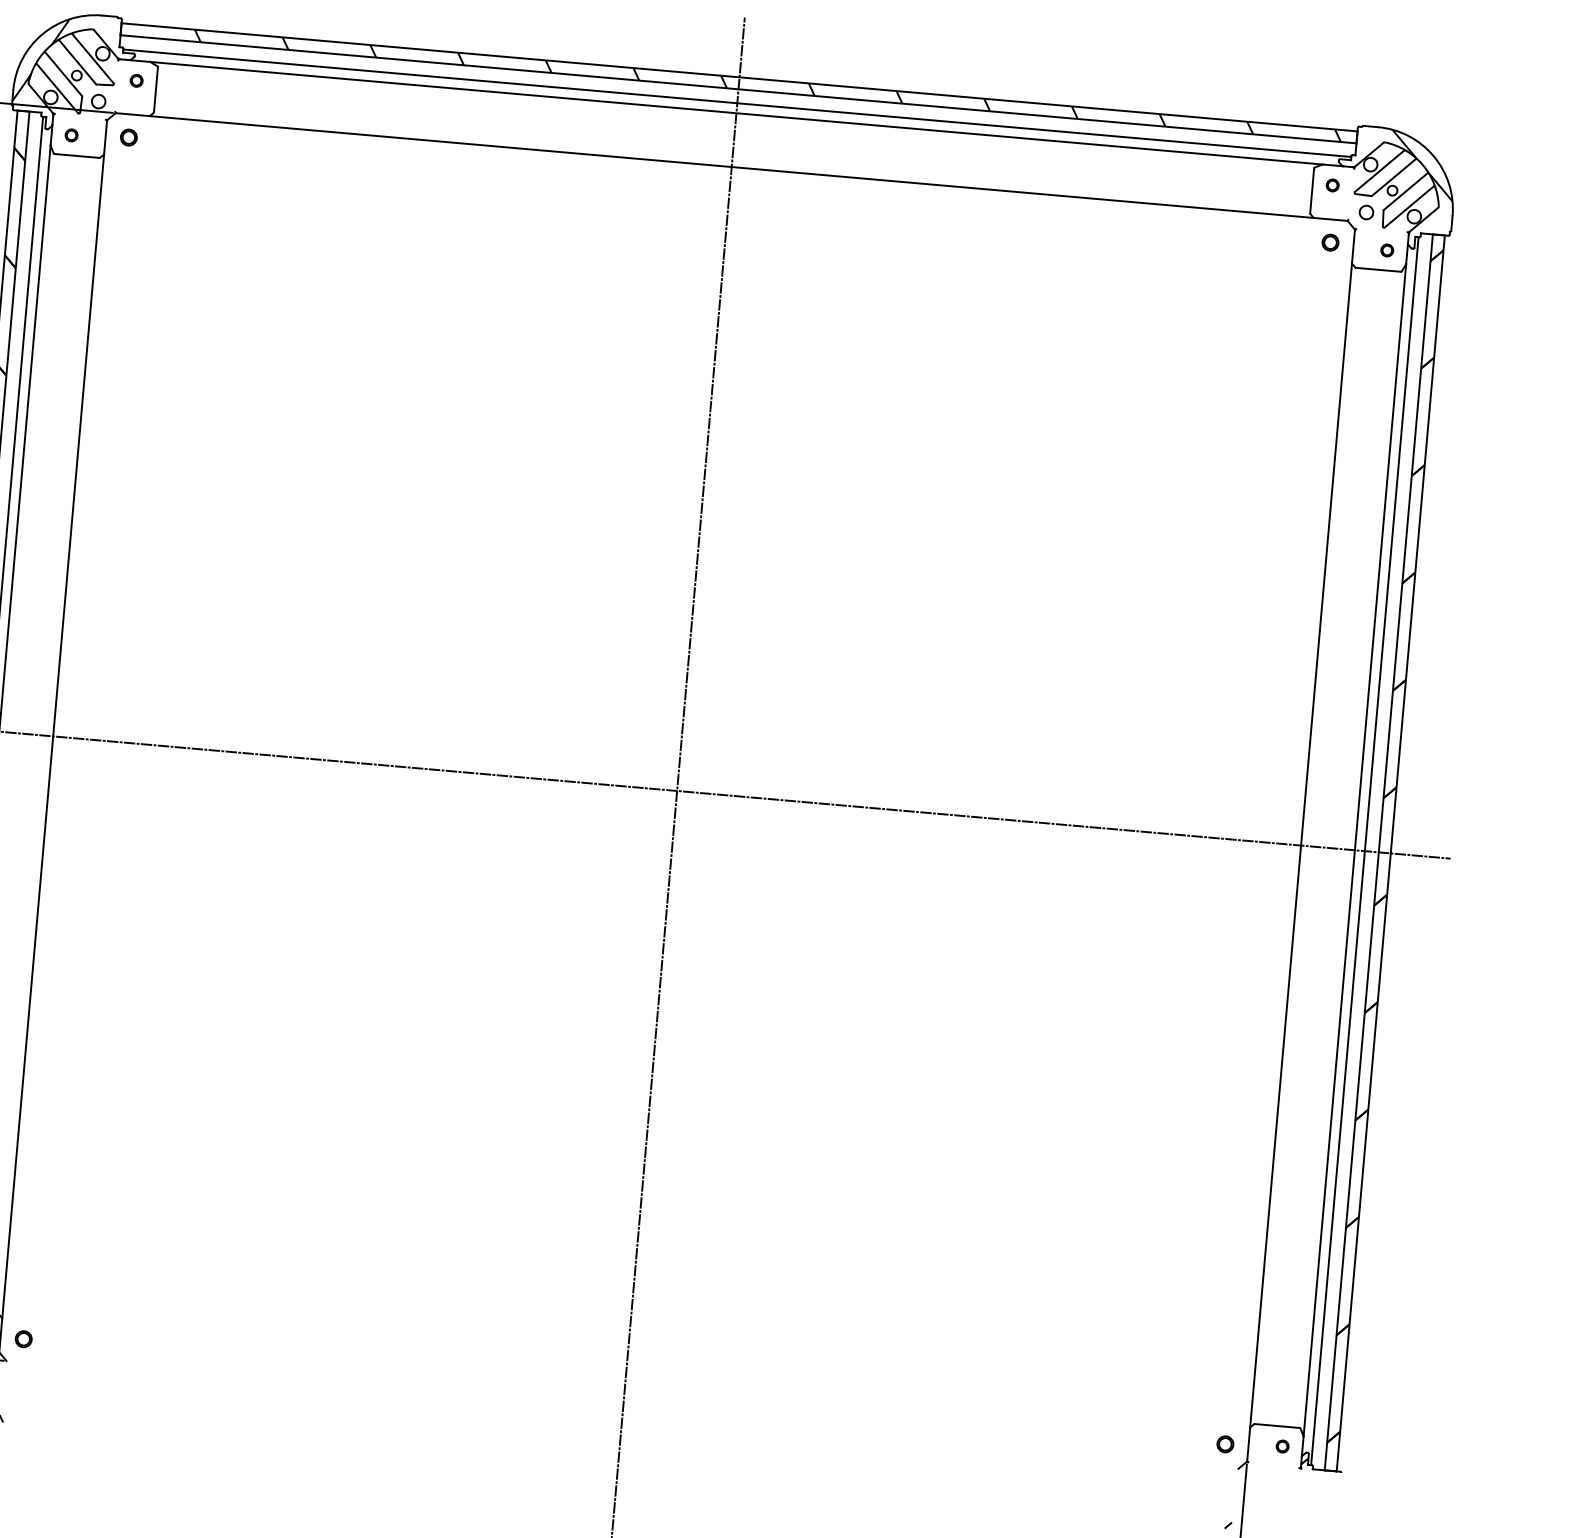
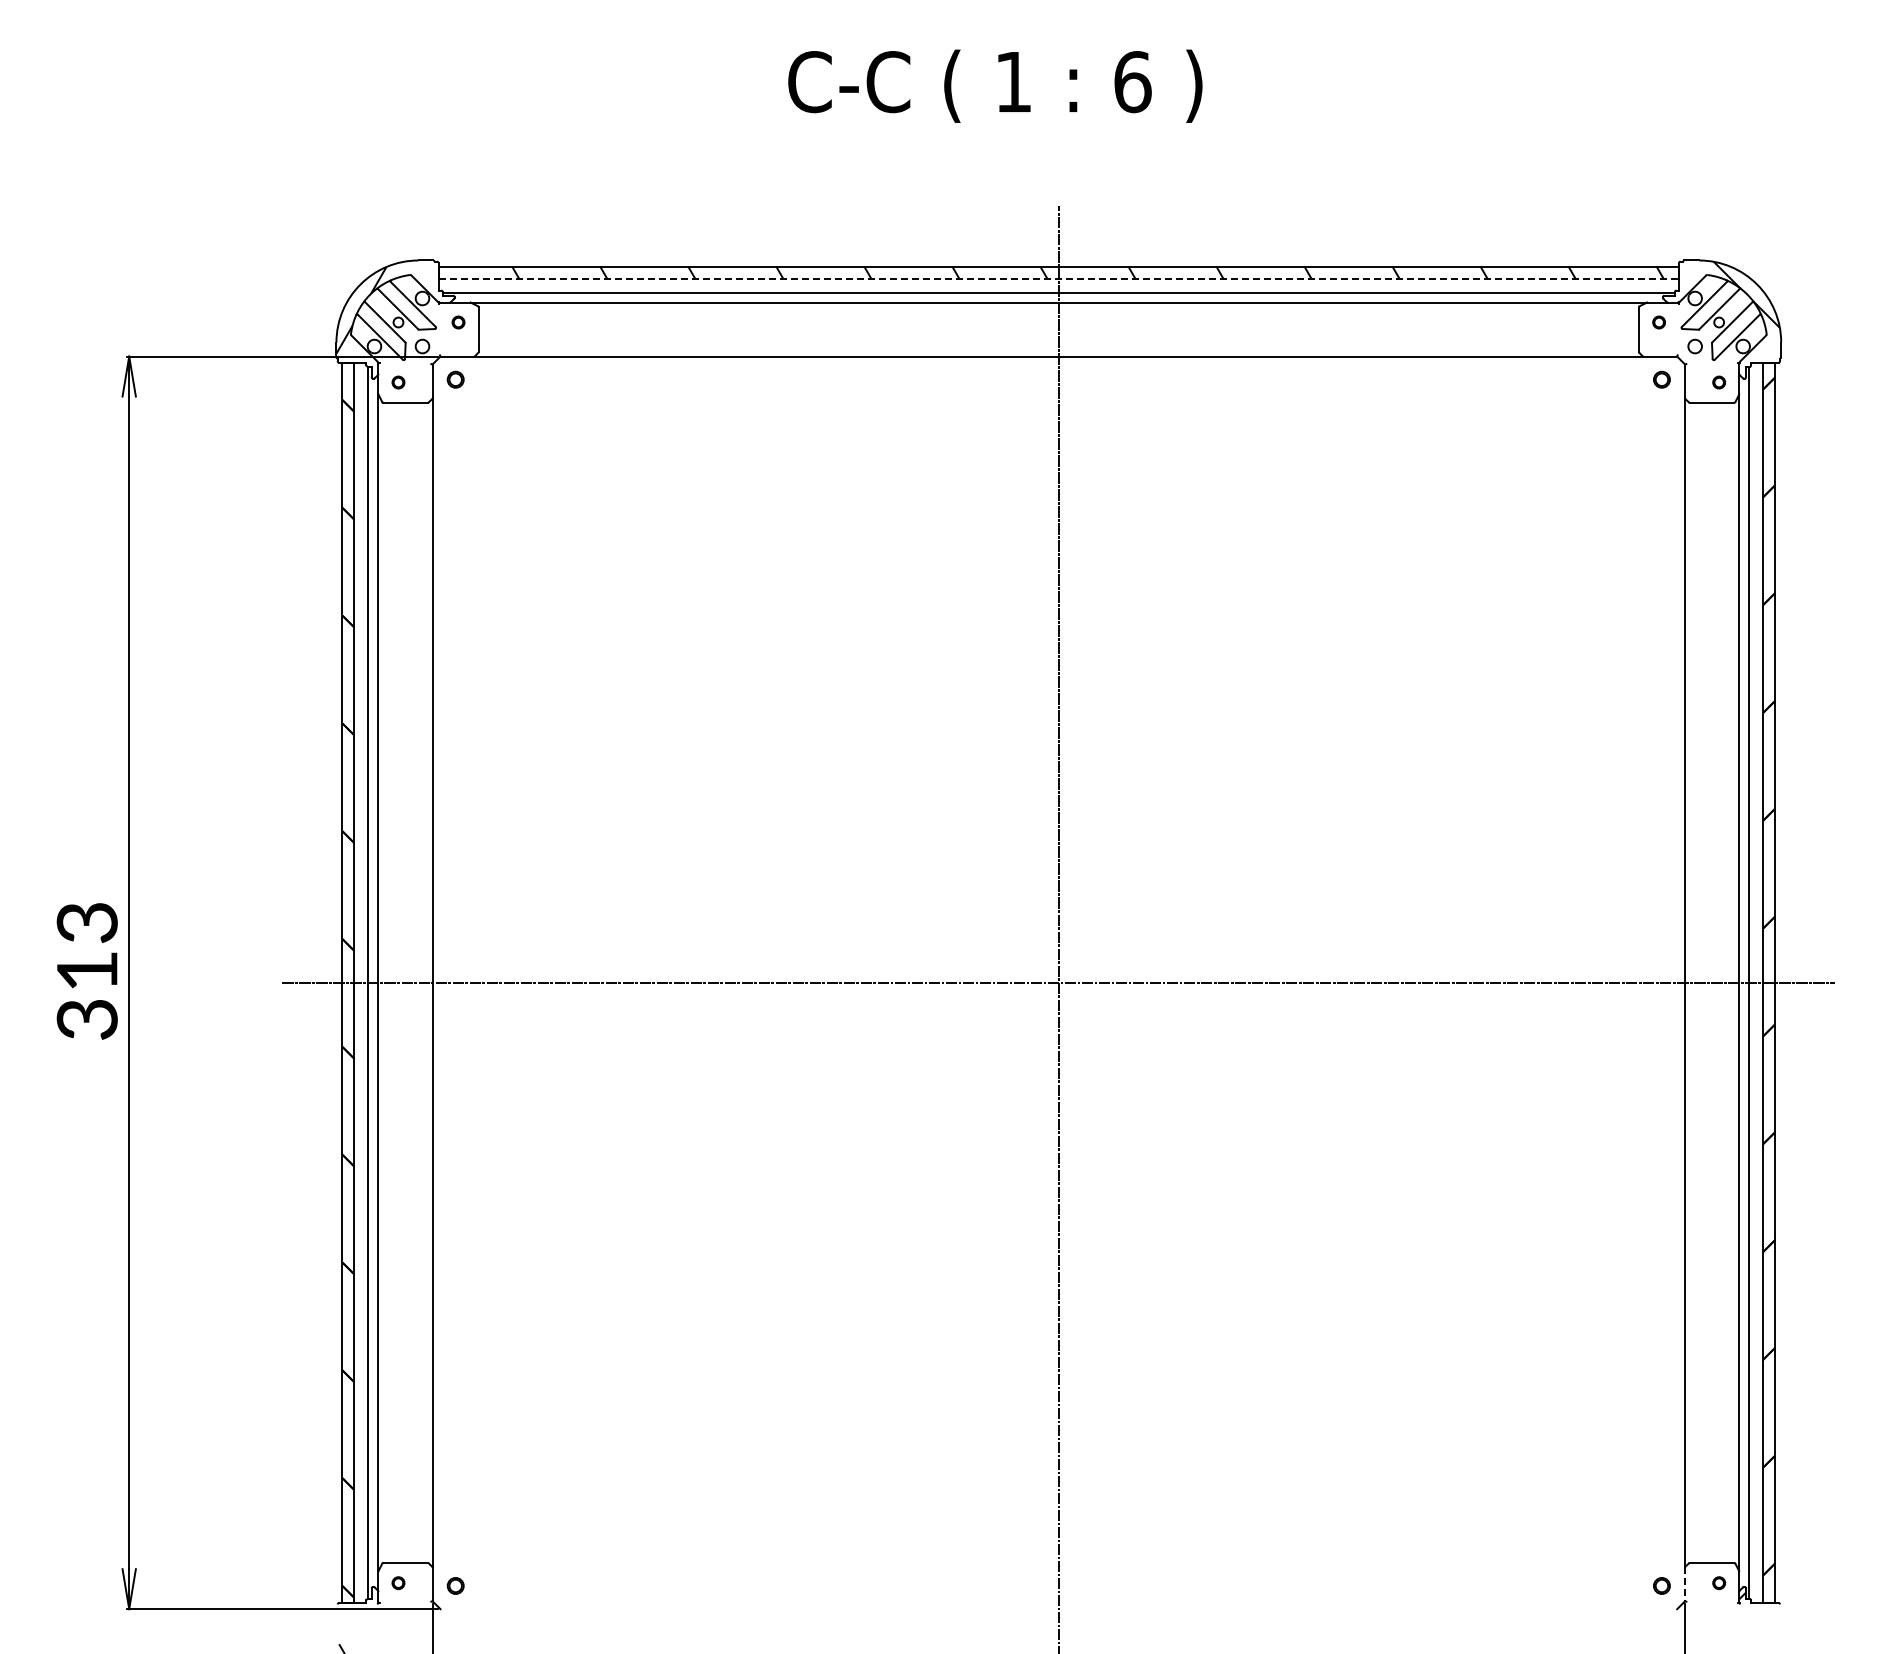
line: (739, 89) -> (1059, 278), solid -> dashed
line: (1248, 1444) -> (1685, 1584), solid -> dashed

